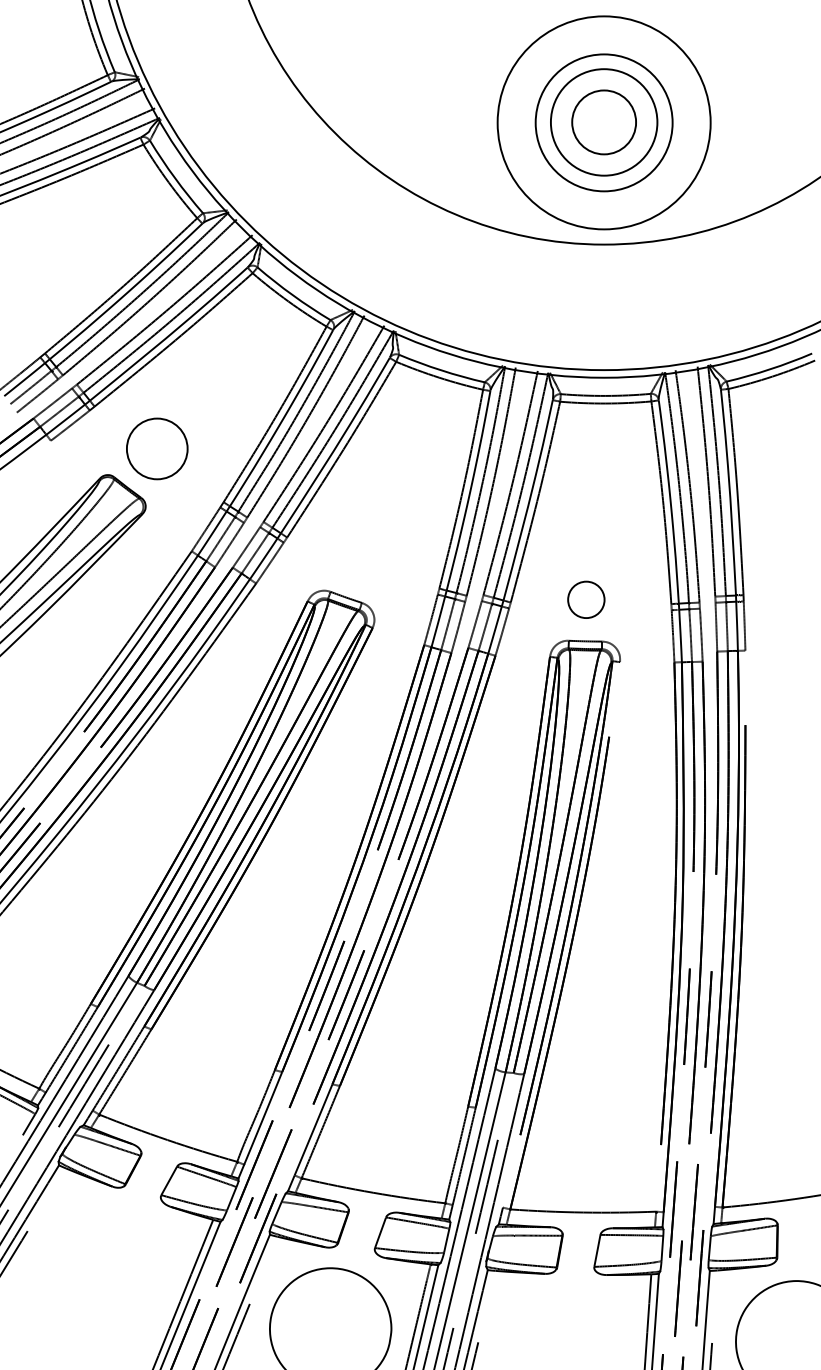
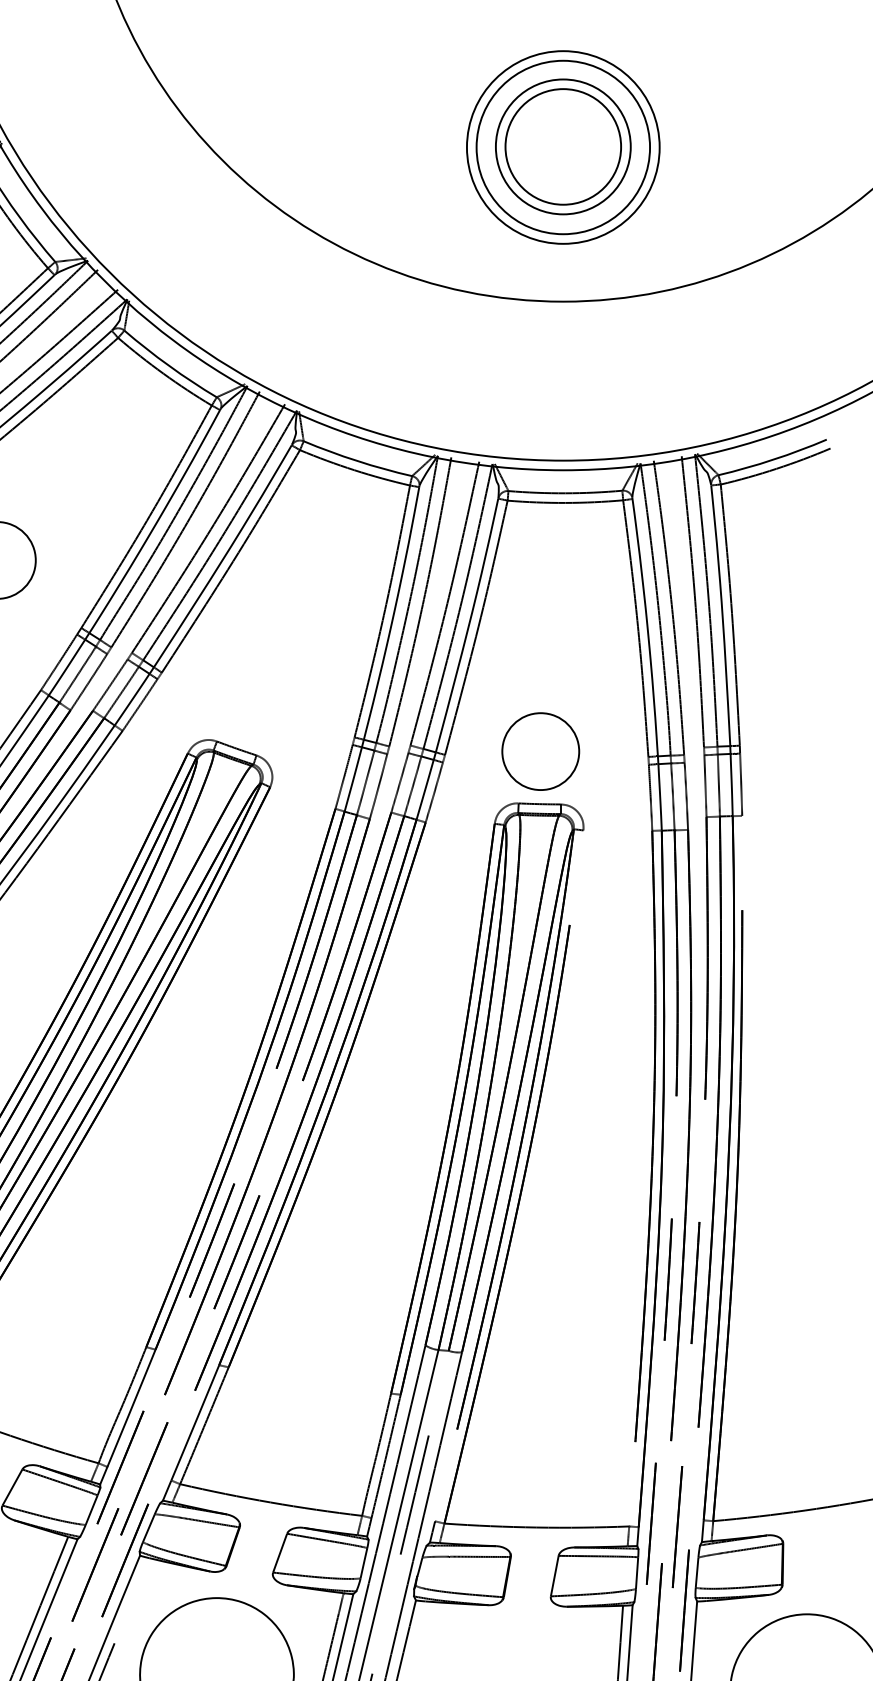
circle: (603, 122) -> (562, 147), size x1.43
circle: (604, 122) -> (563, 147), size x0.71
circle: (586, 599) -> (540, 751), size x1.67

